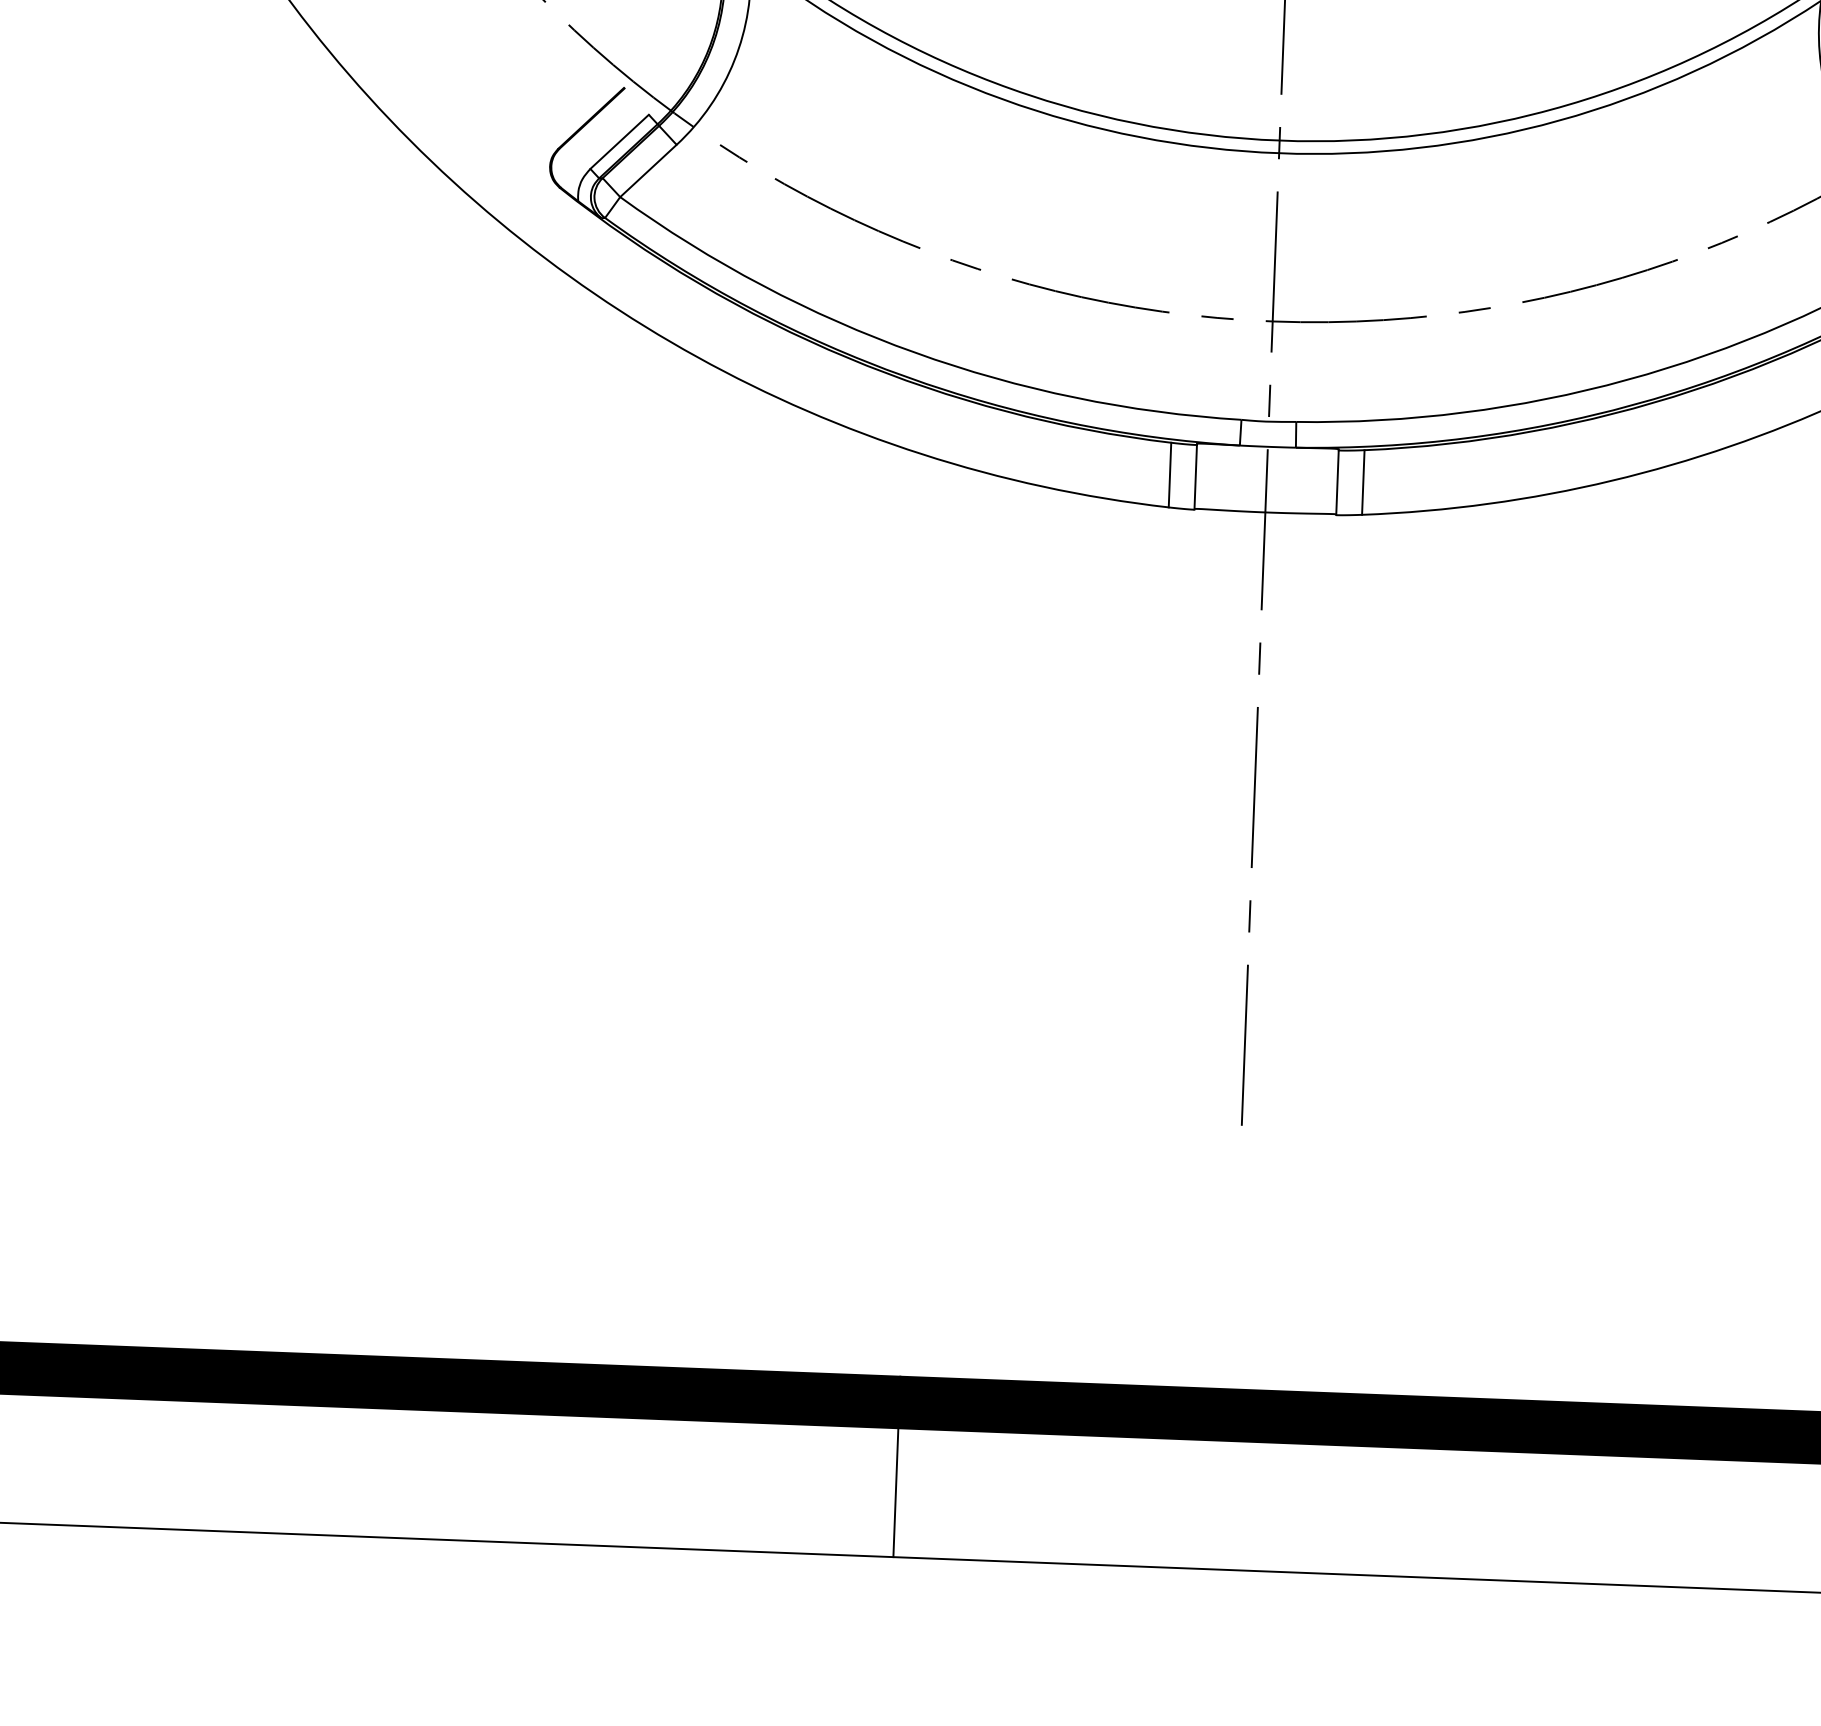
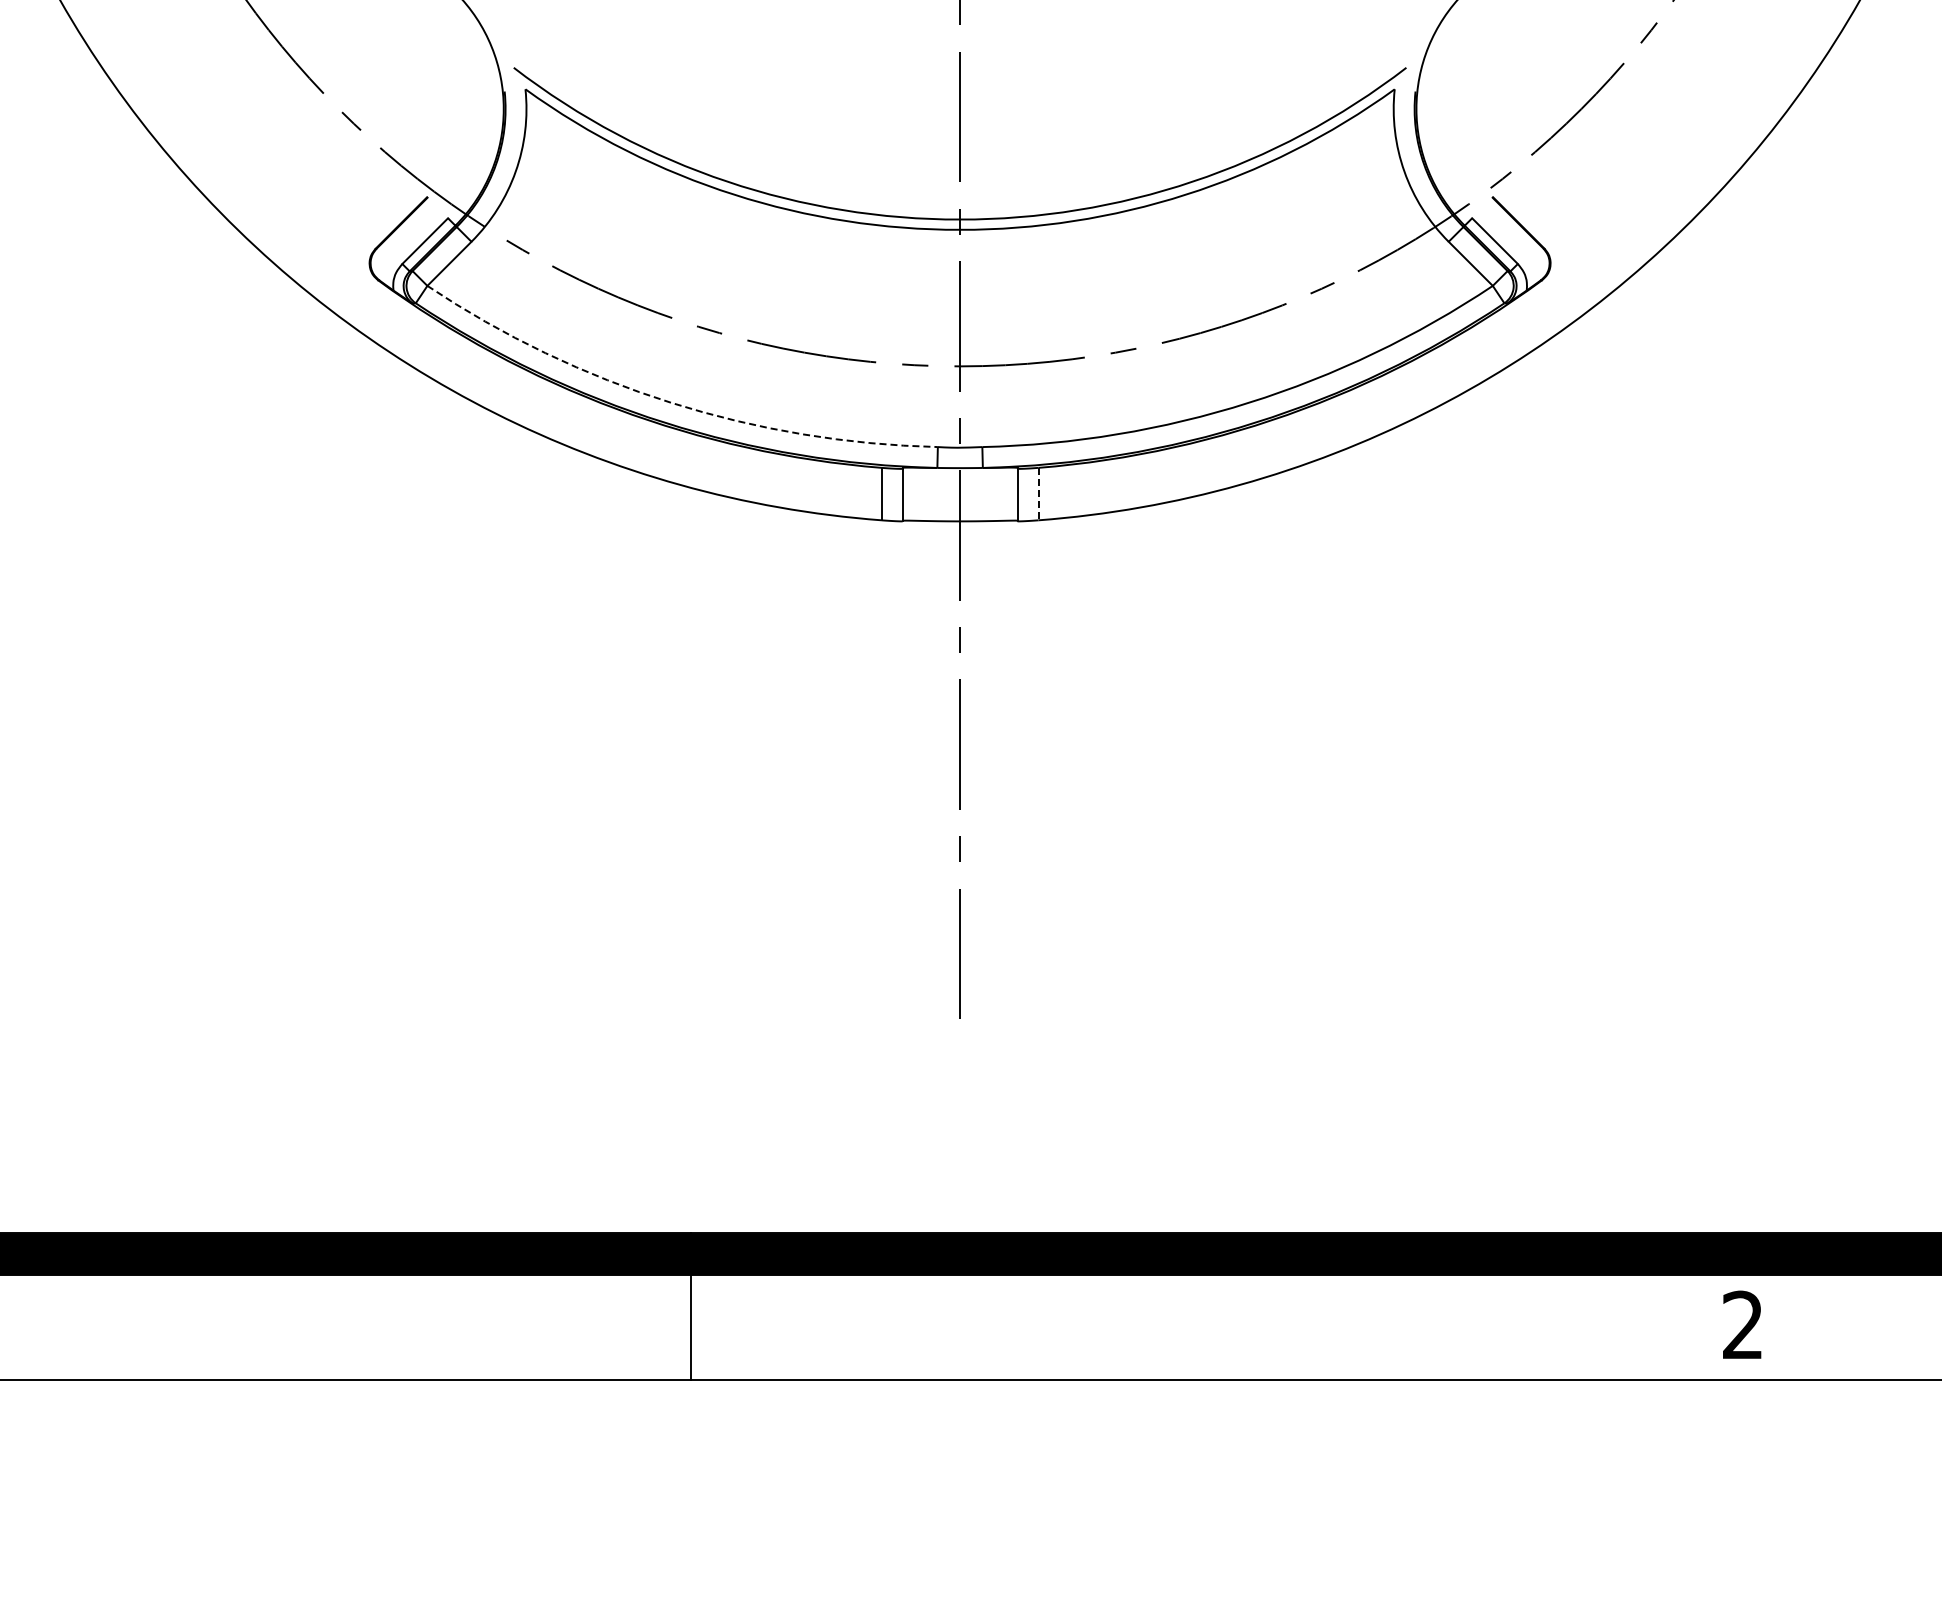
arc: (915, 352) -> (671, 402), solid -> dashed
line: (1363, 483) -> (1038, 494), solid -> dashed

